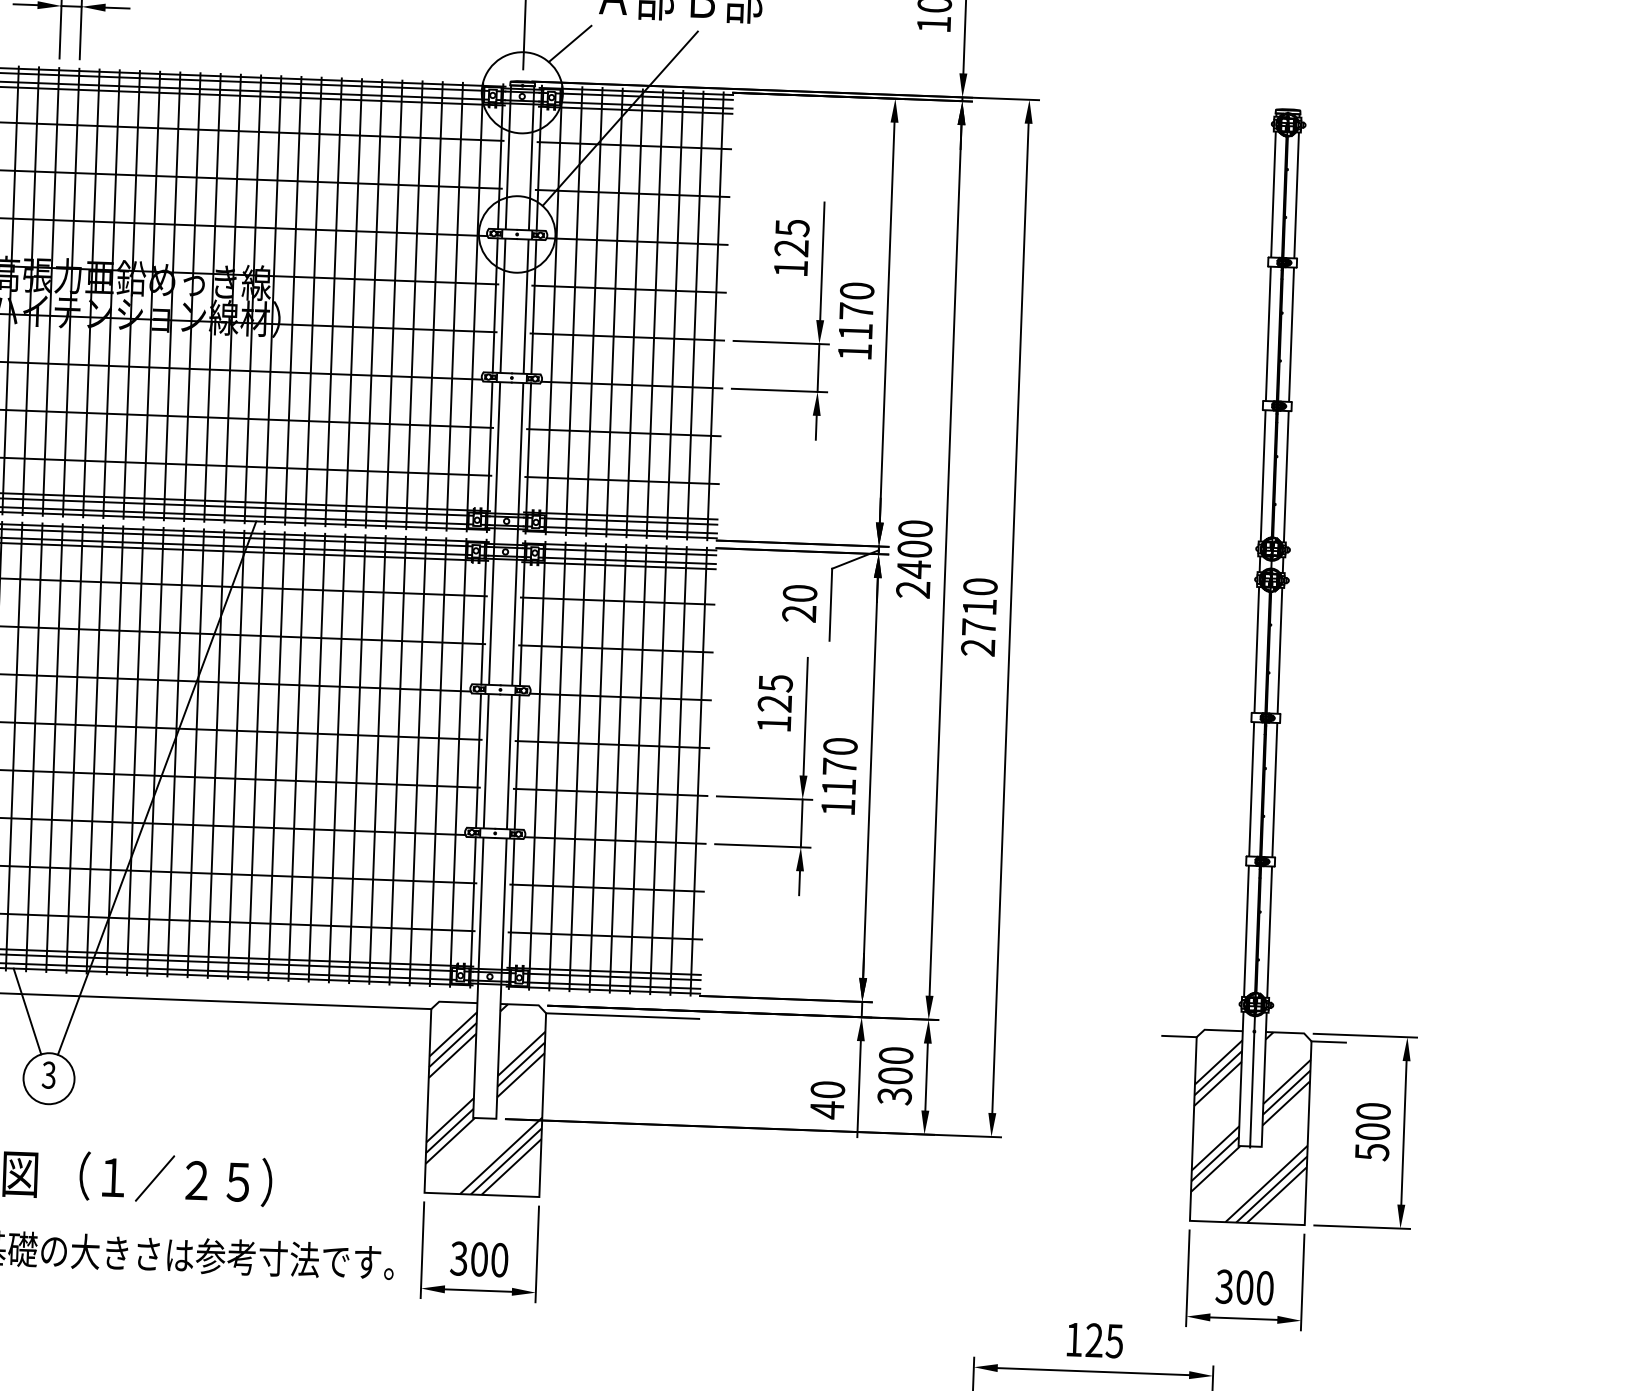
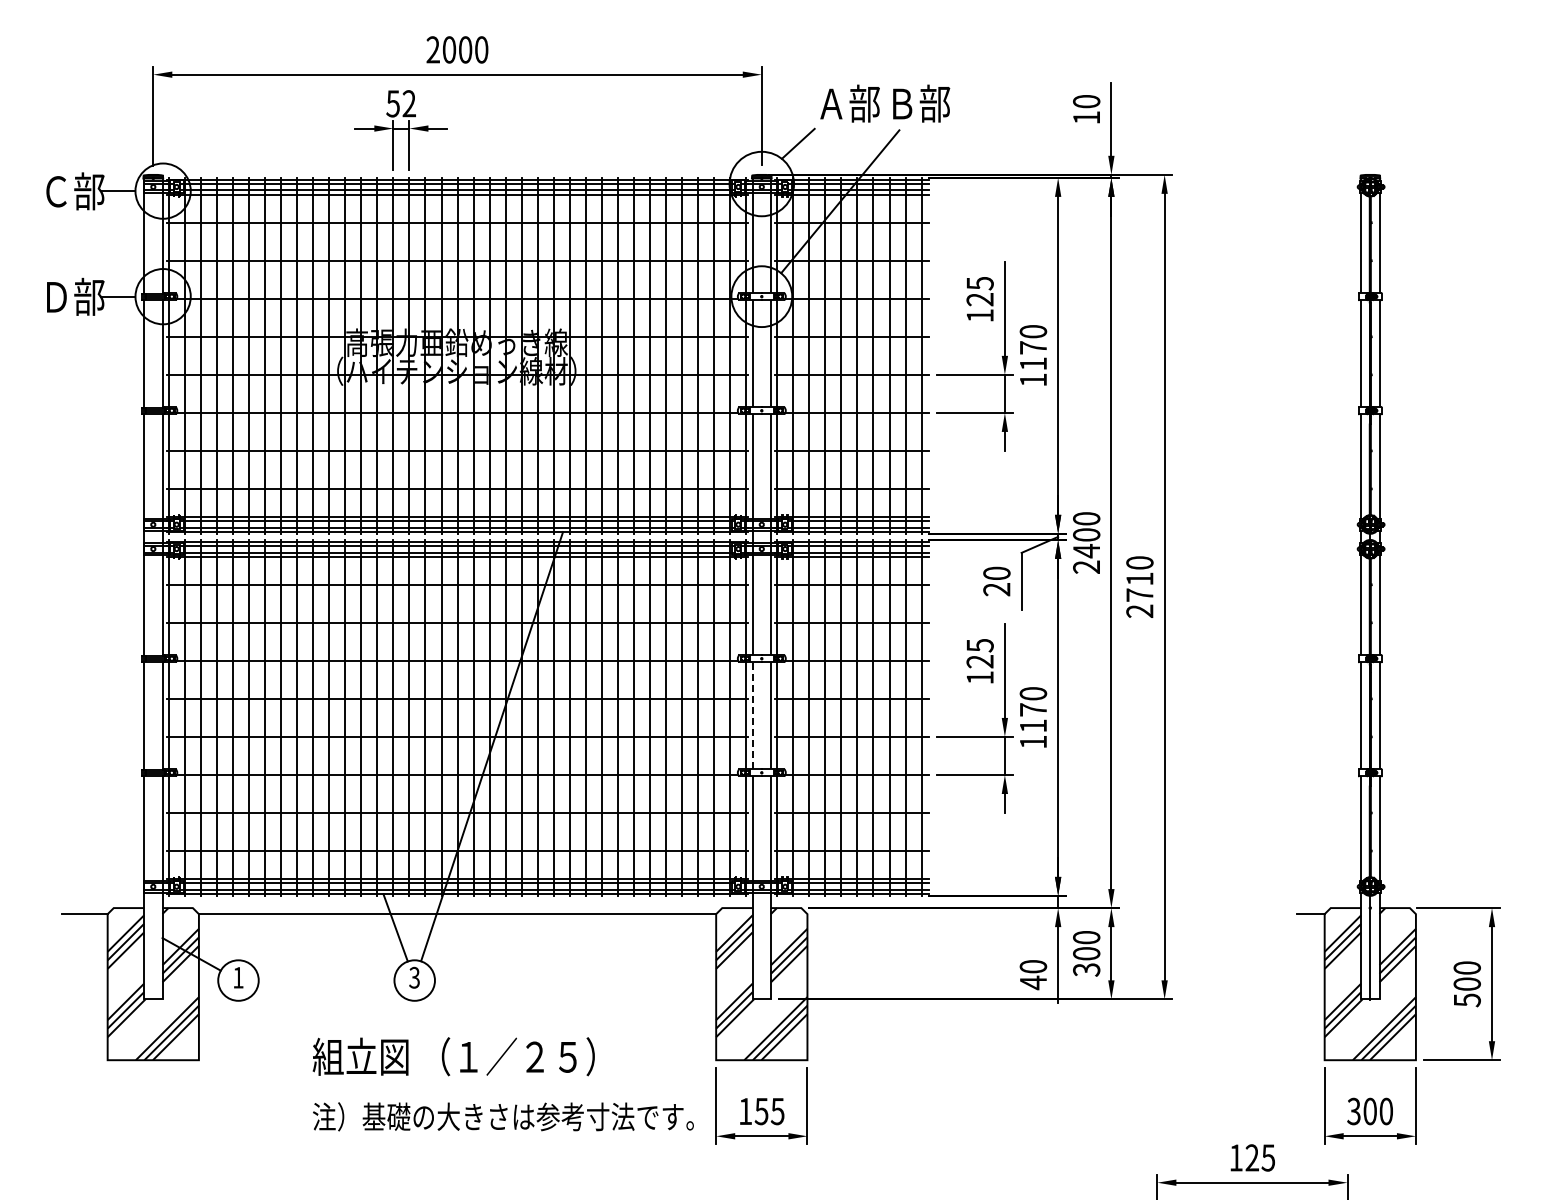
line: (486, 760) -> (752, 715), solid -> dashed
line: (622, 1016) -> (868, 914), removed
line: (1328, 1042) -> (1429, 914), removed
text: (479, 1259) -> (761, 1111), 300 -> 155

